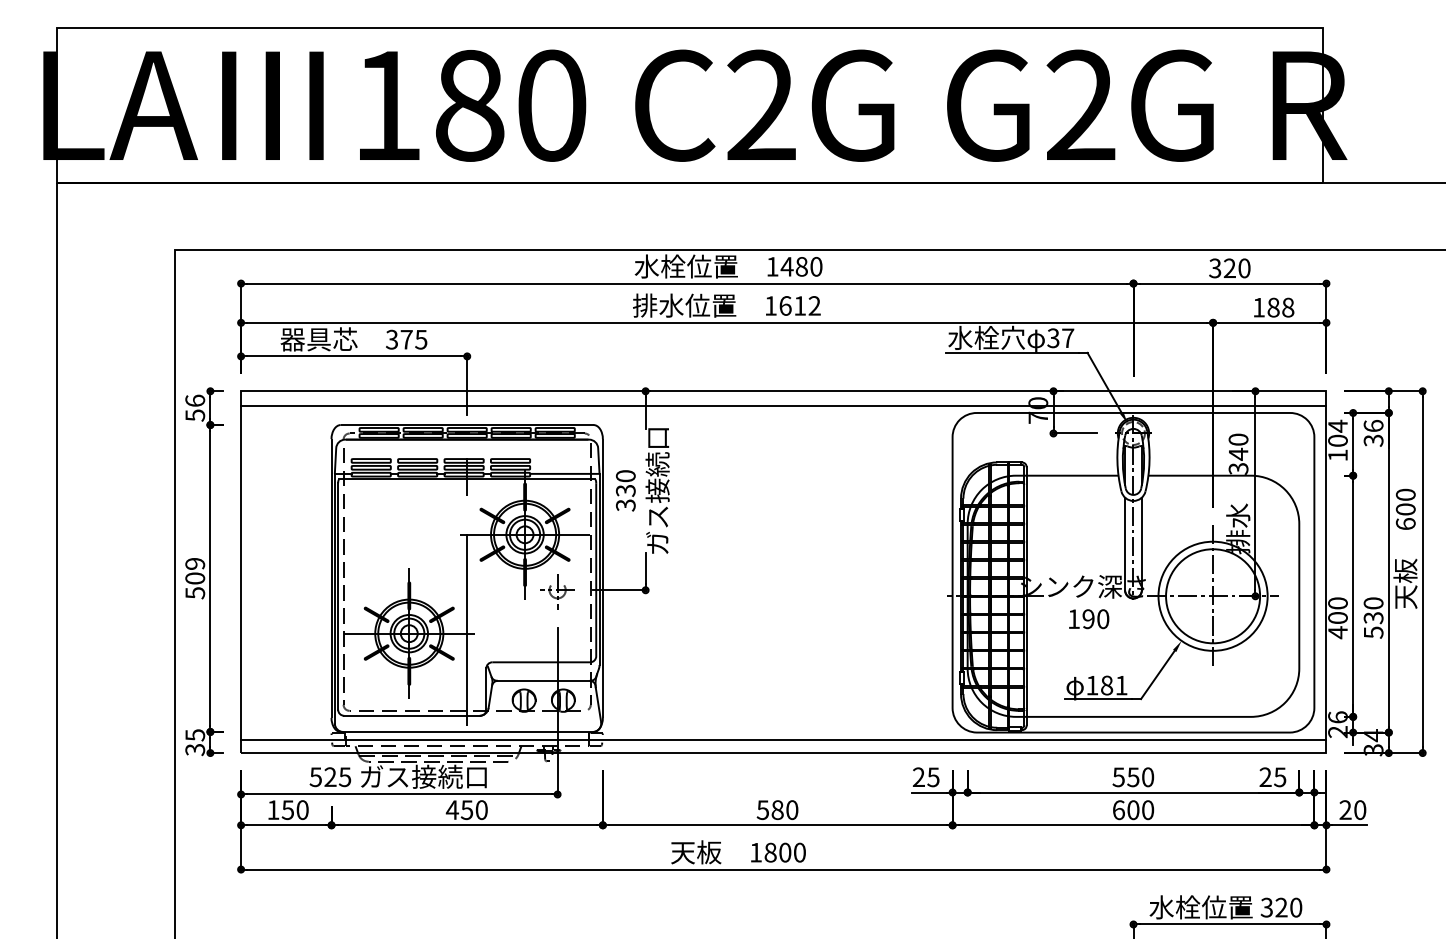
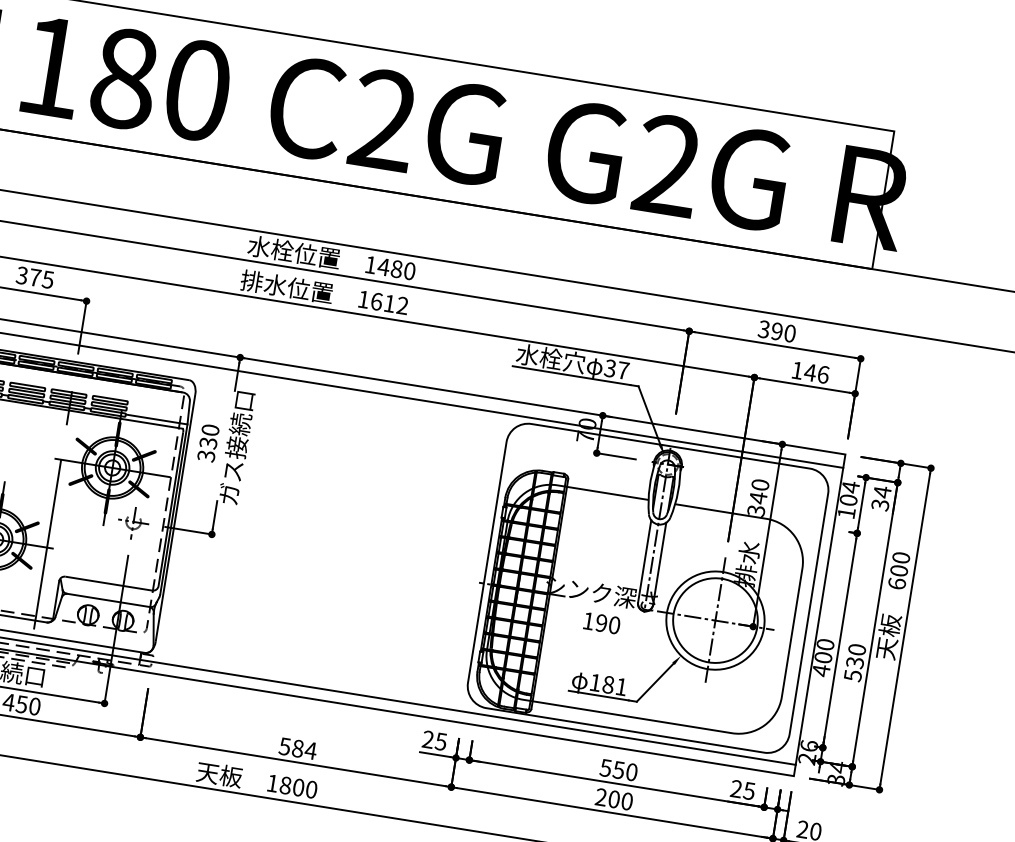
text: (1229, 268) -> (776, 331), 320 -> 390
text: (1280, 307) -> (816, 373), 188 -> 146
text: (1373, 425) -> (882, 491), 36 -> 34
text: (791, 810) -> (310, 751), 580 -> 584
text: (1118, 810) -> (600, 797), 600 -> 200

